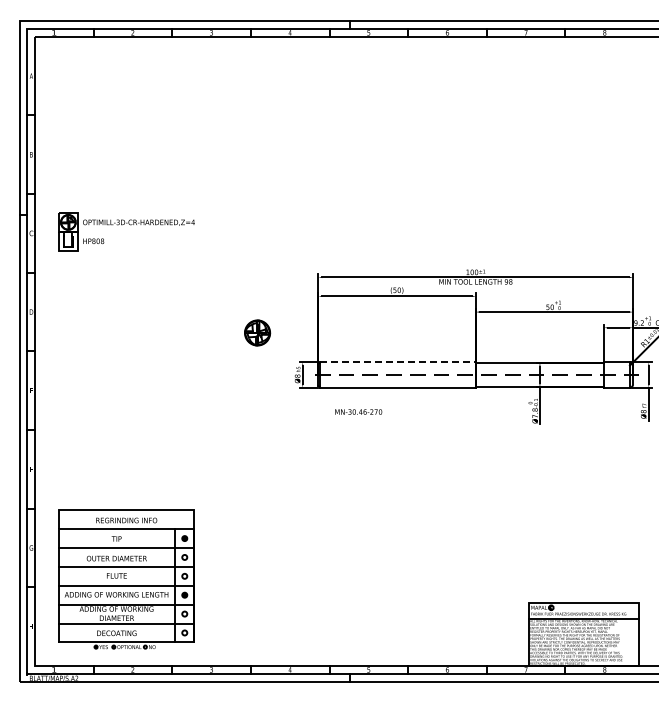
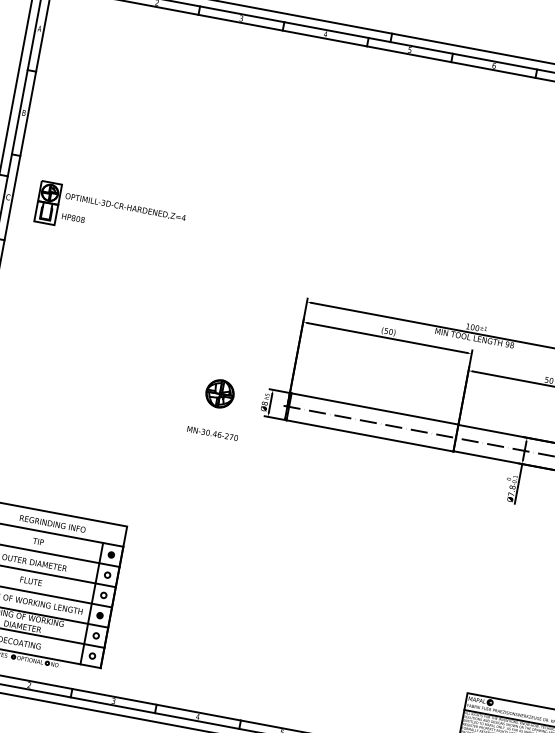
part: (257, 332) -> (220, 393), moved
line: (397, 362) -> (374, 408), dashed -> solid
text: (358, 411) -> (212, 433), moved

